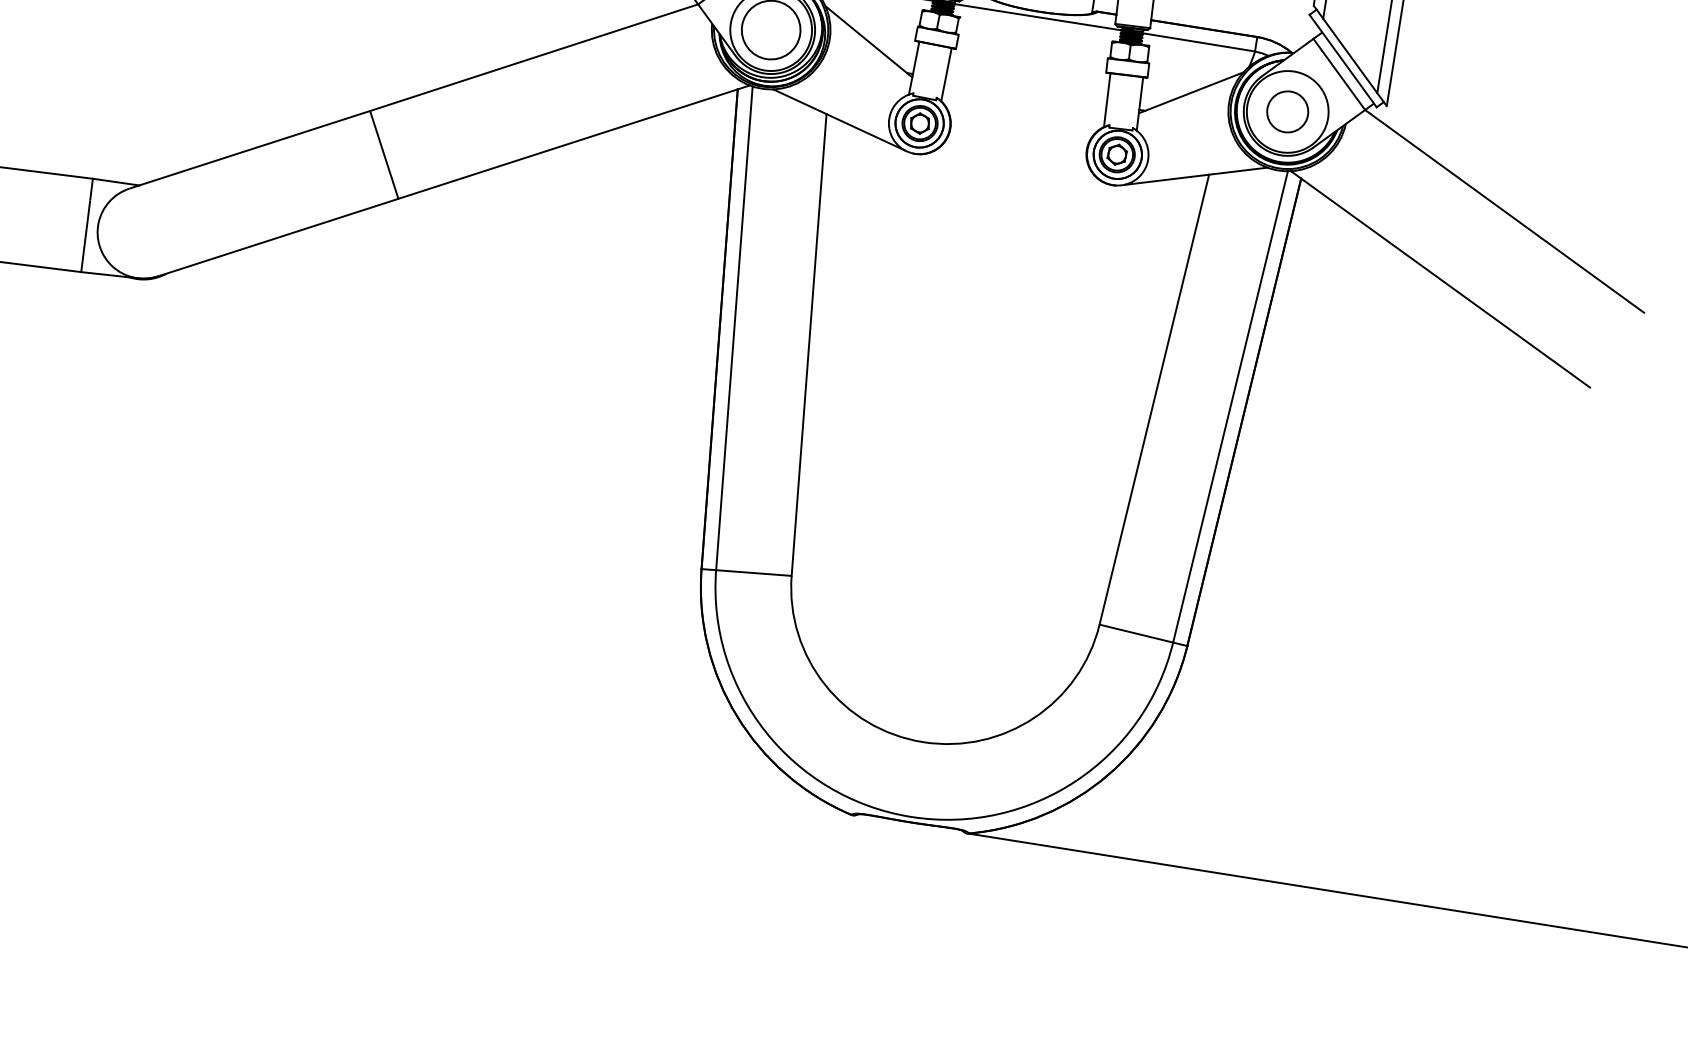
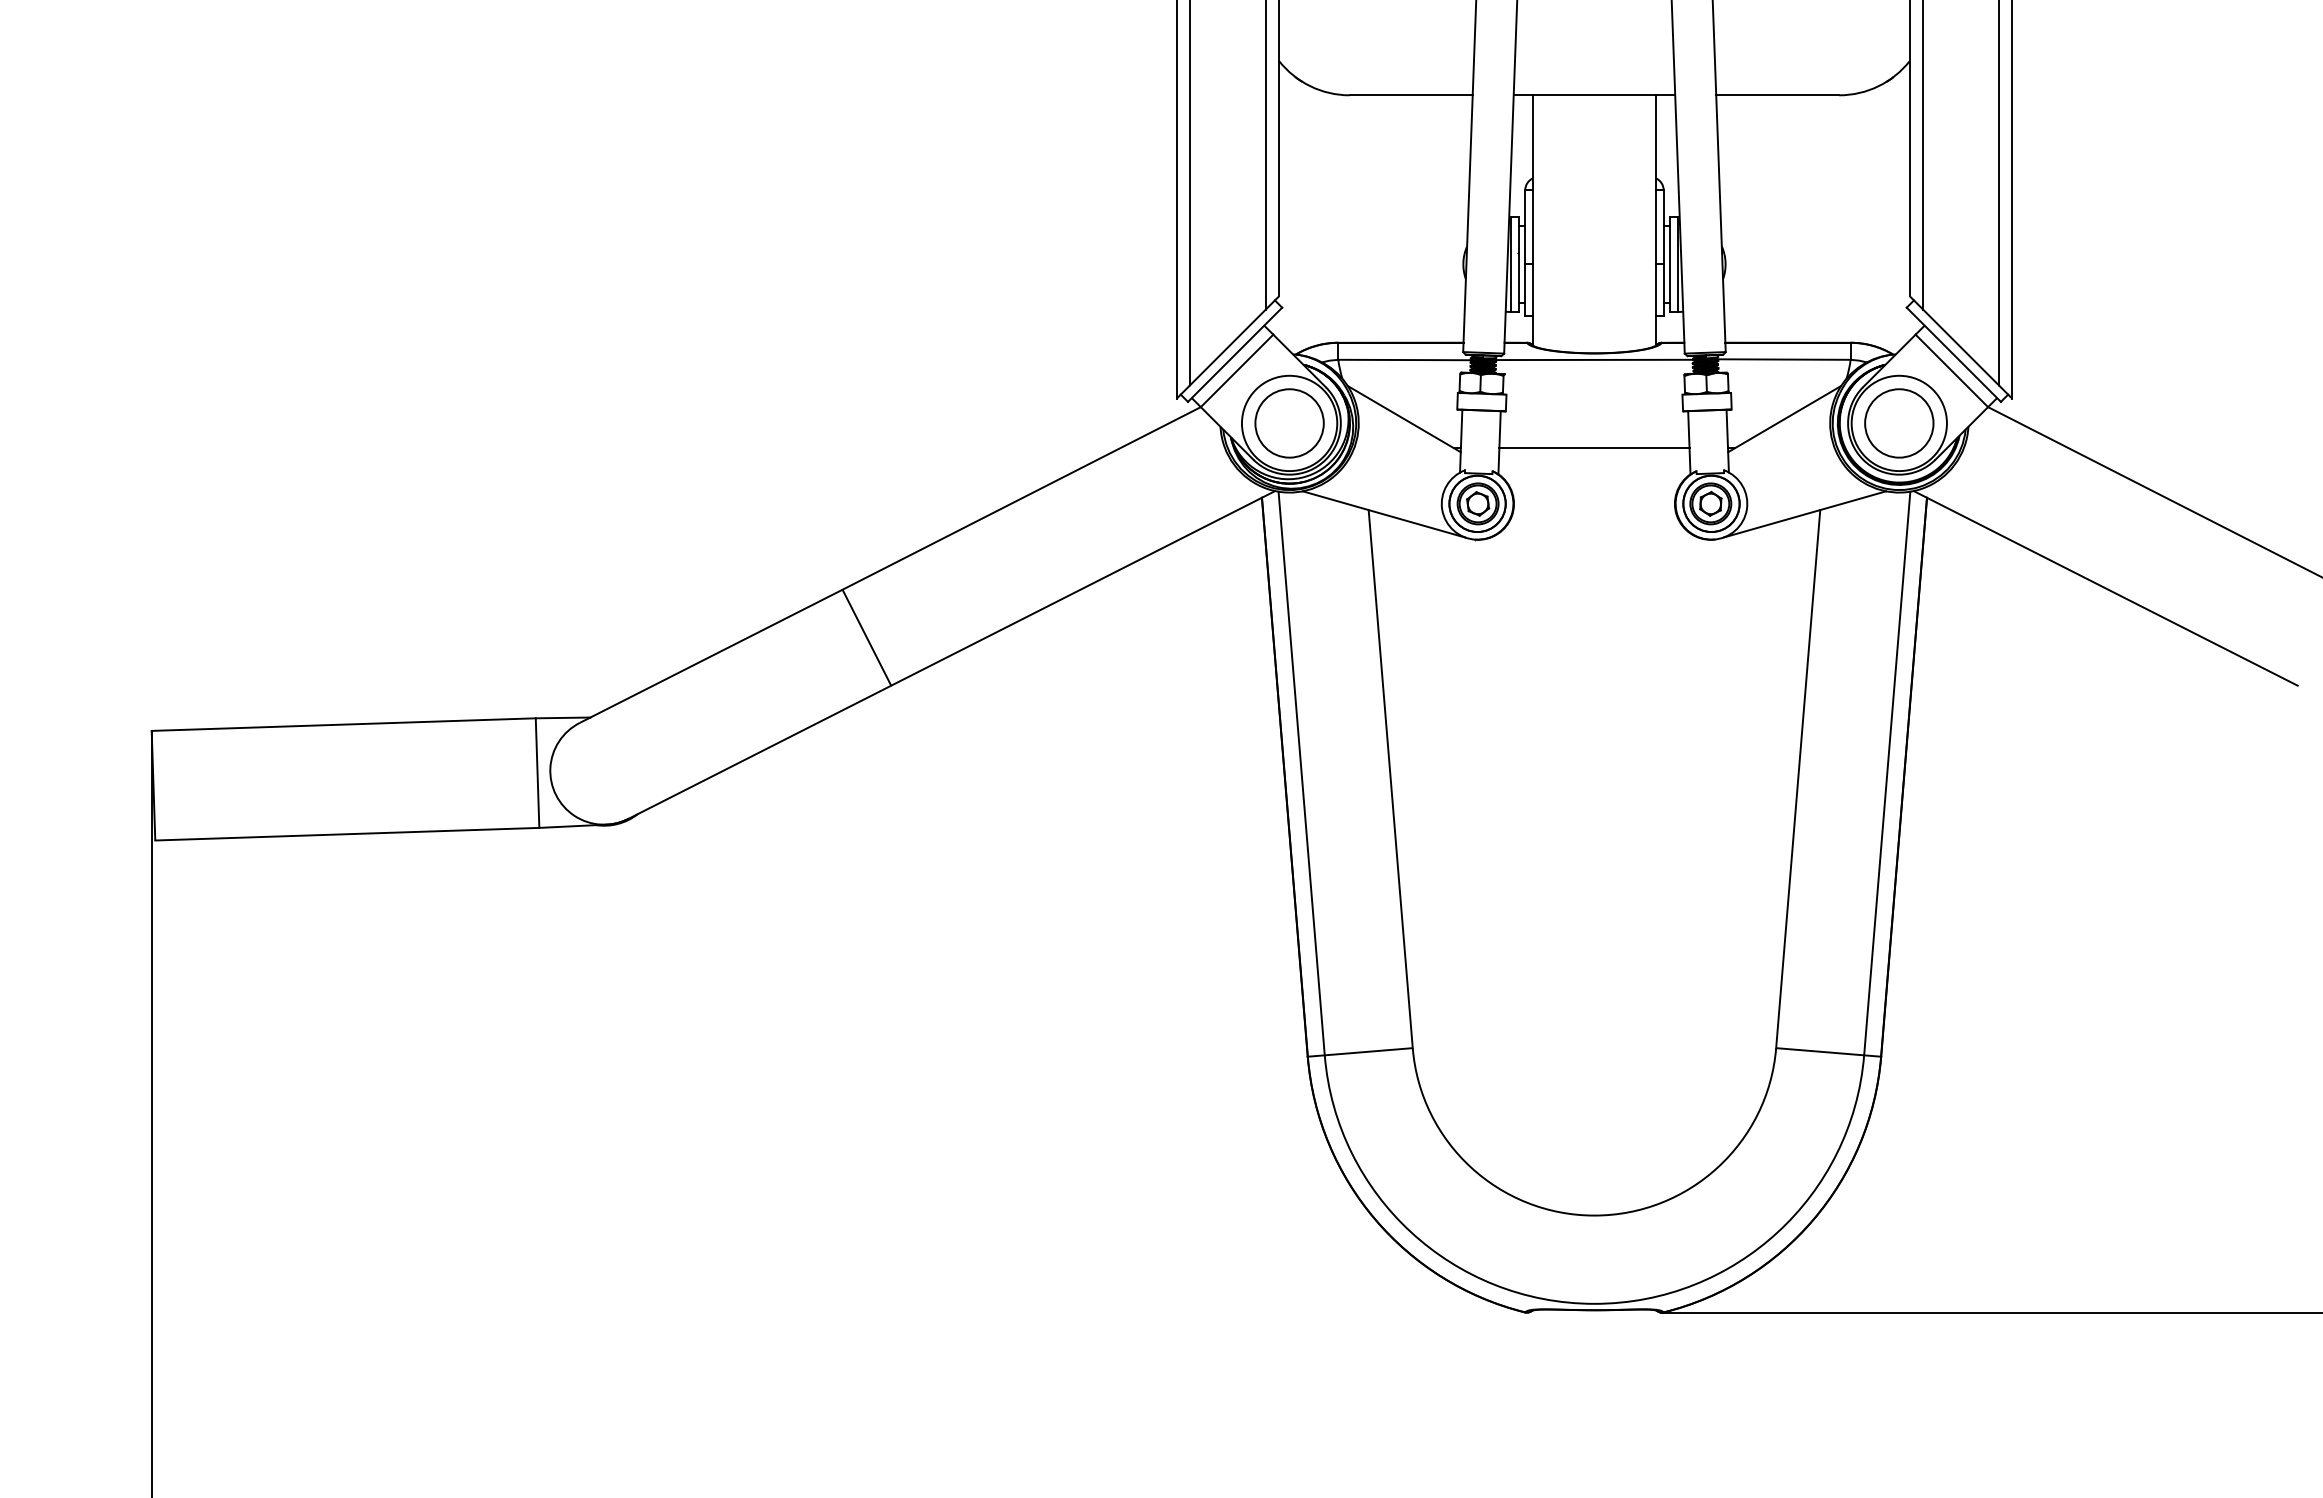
line: (1026, 92) -> (1594, 448), added
circle: (1287, 111) -> (1899, 423), size x1.43

